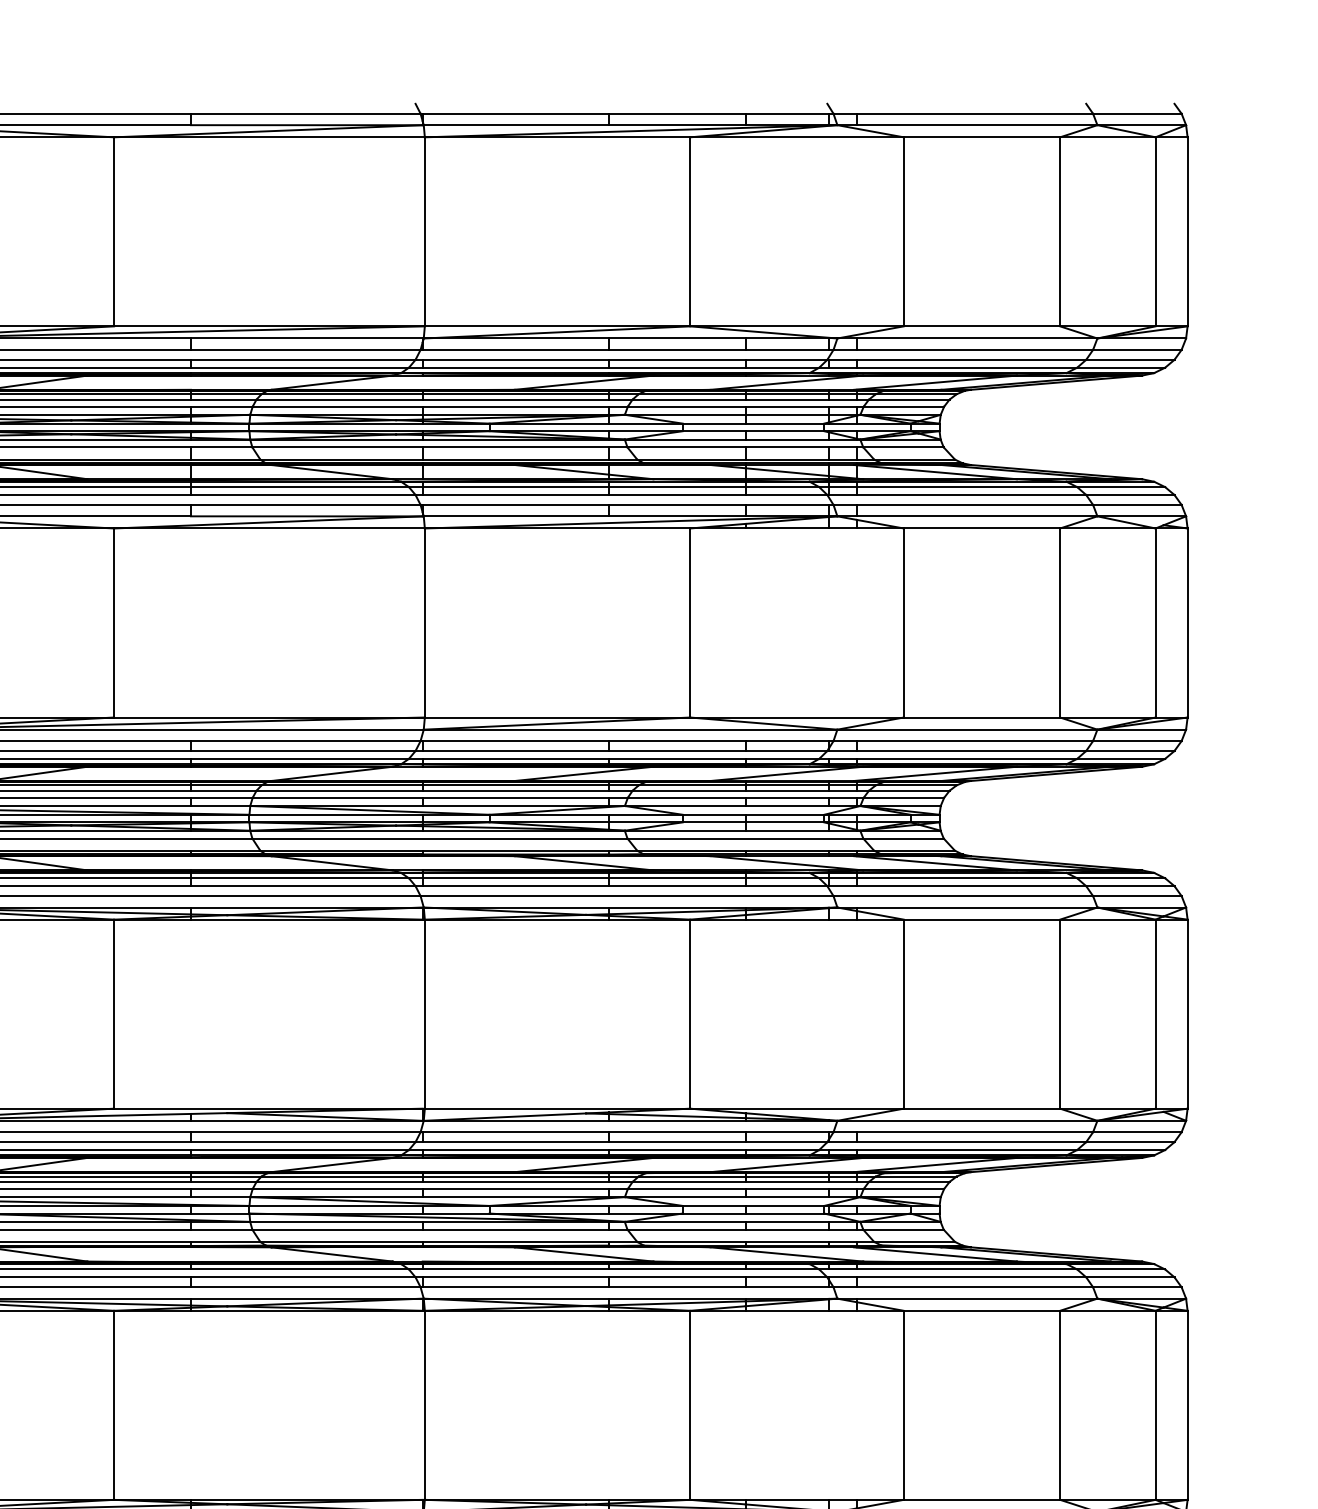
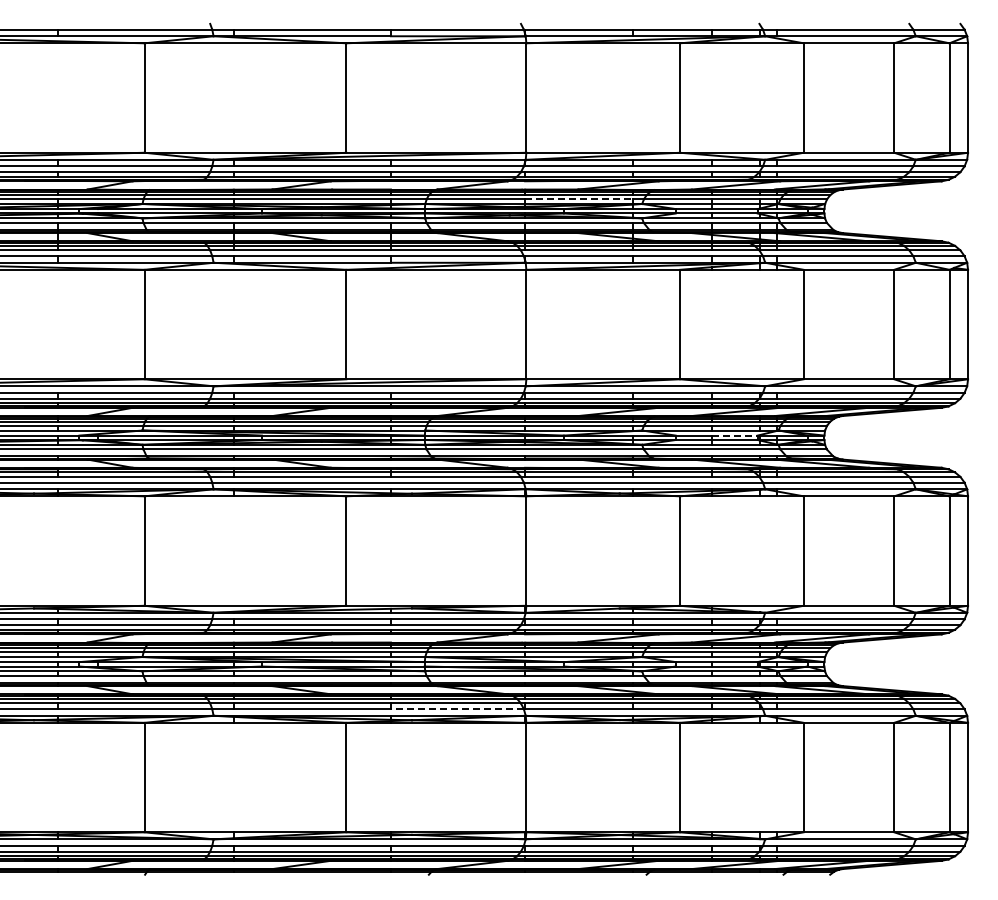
line: (516, 407) -> (579, 199), solid -> dashed
line: (784, 814) -> (734, 435), solid -> dashed
line: (304, 1287) -> (456, 709), solid -> dashed

